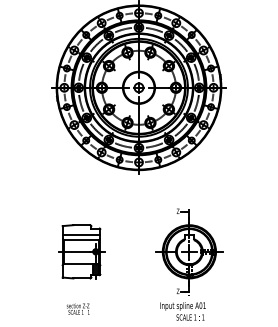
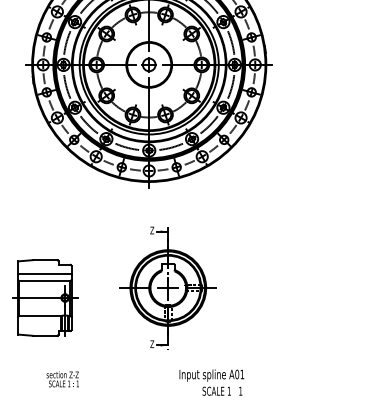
part: (81, 251) -> (44, 297), moved
part: (189, 251) -> (168, 287), moved

